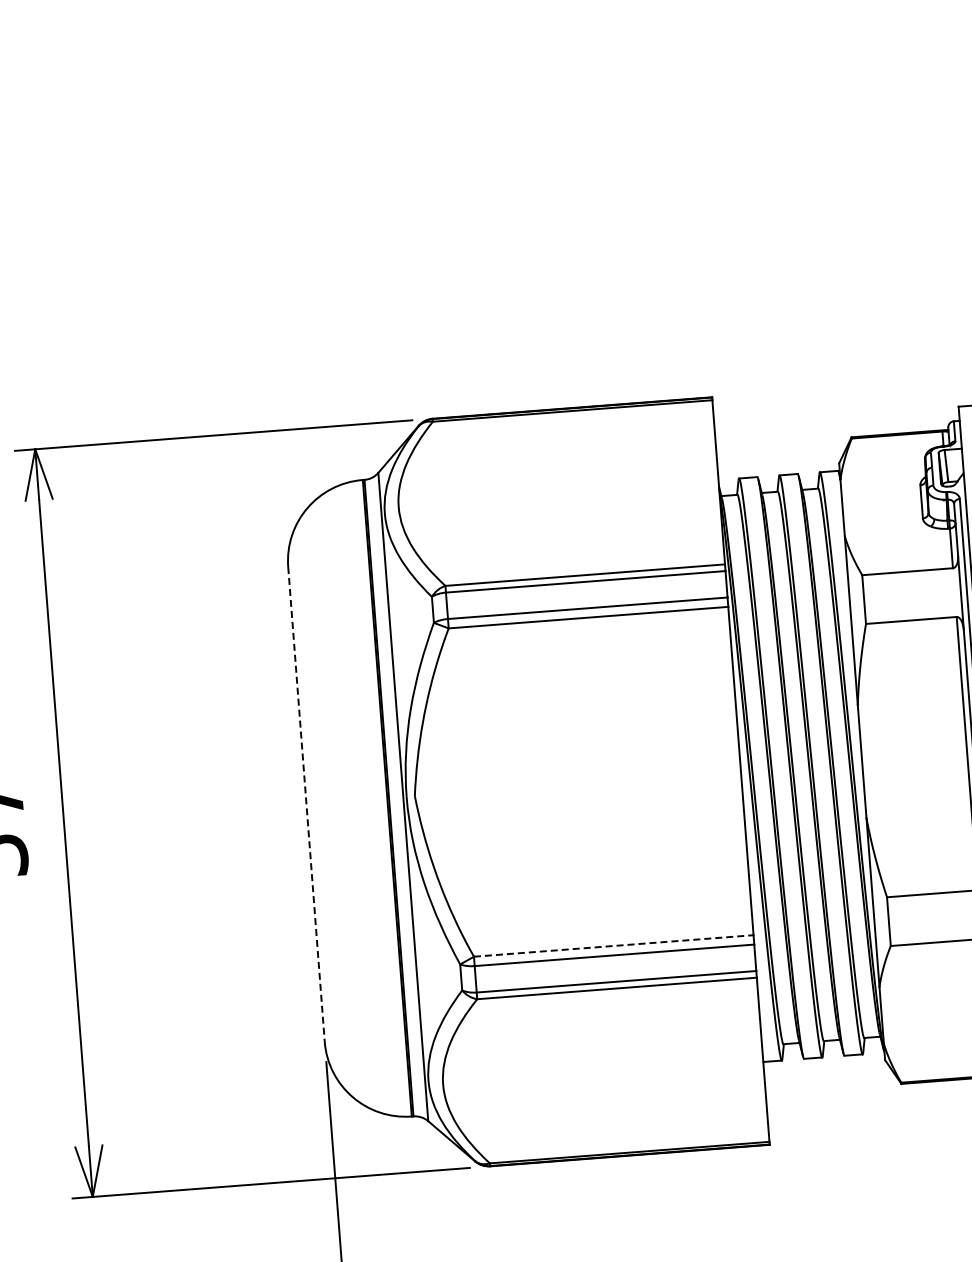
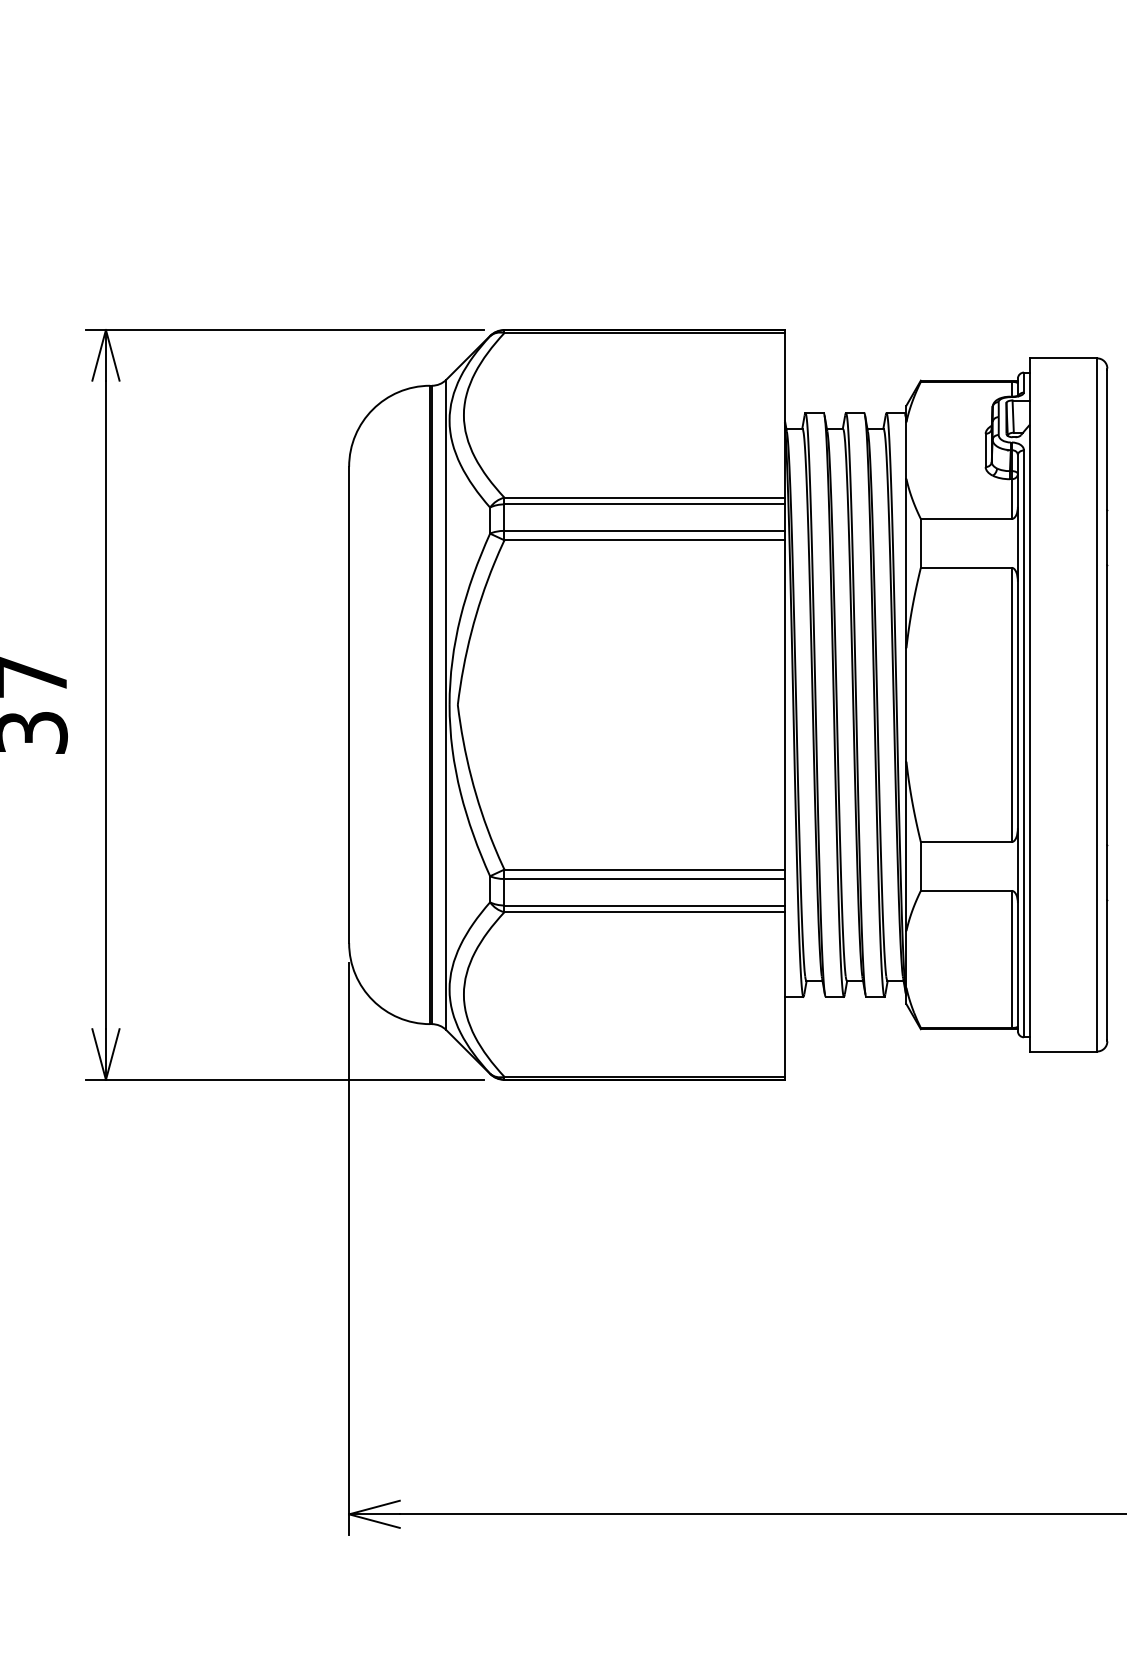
line: (306, 805) -> (349, 705), dashed -> solid
line: (614, 945) -> (645, 869), dashed -> solid

